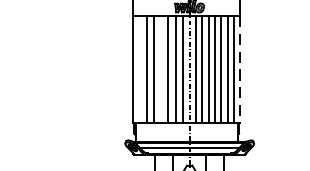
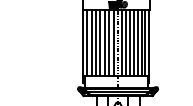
line: (140, 68) -> (87, 42), added
line: (161, 68) -> (100, 42), added
line: (240, 70) -> (149, 43), dashed -> solid

